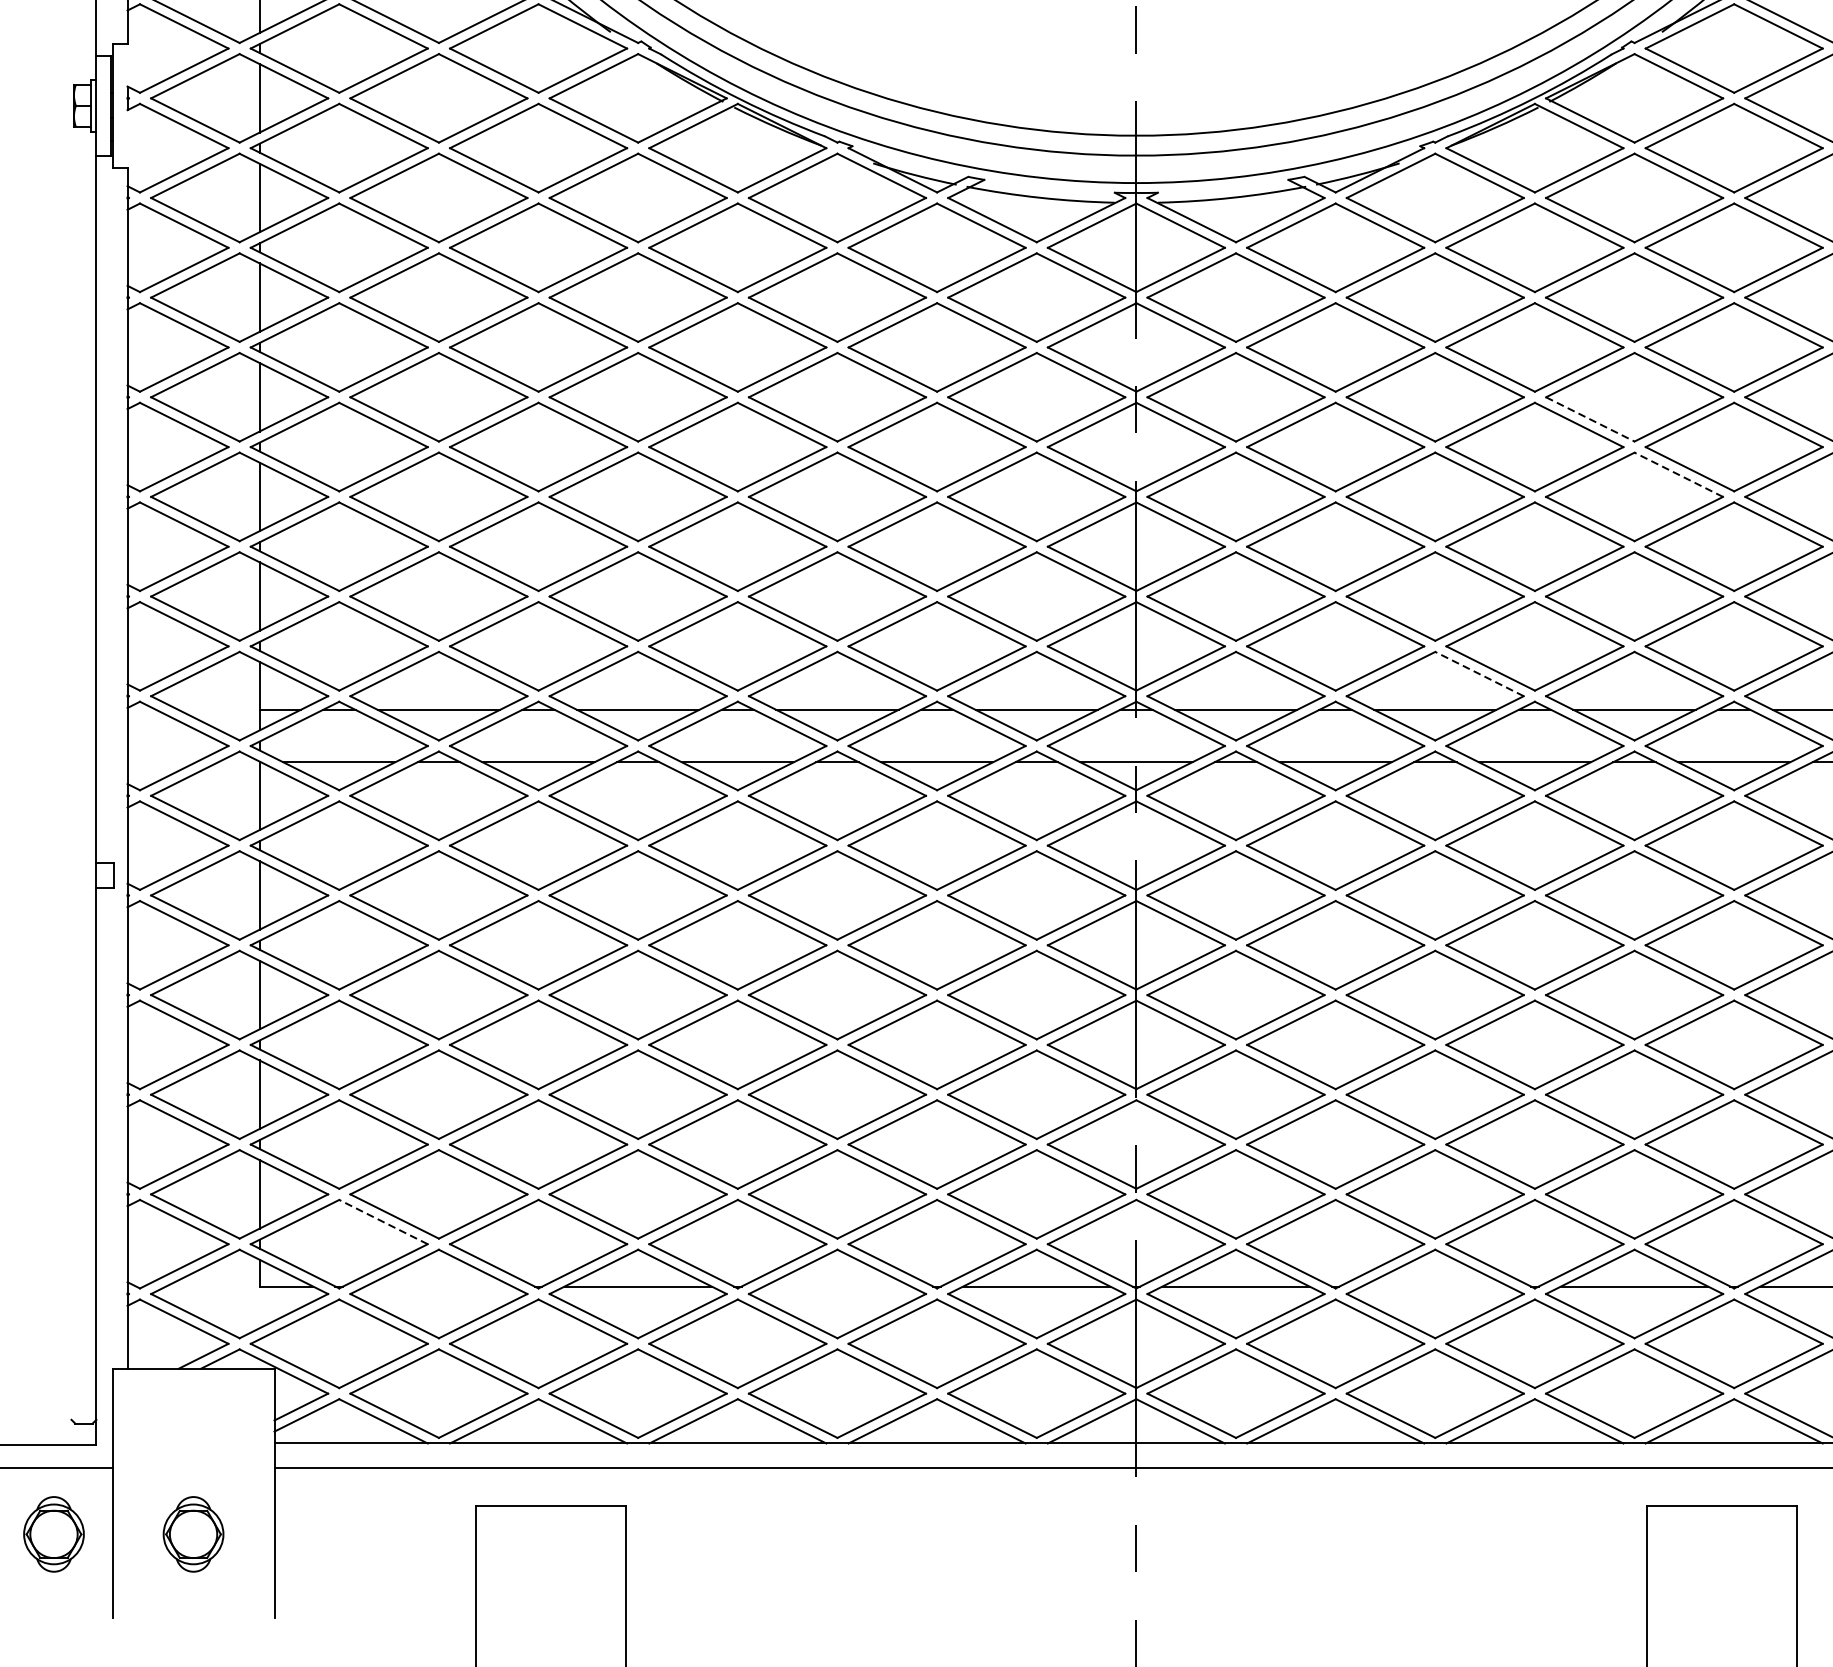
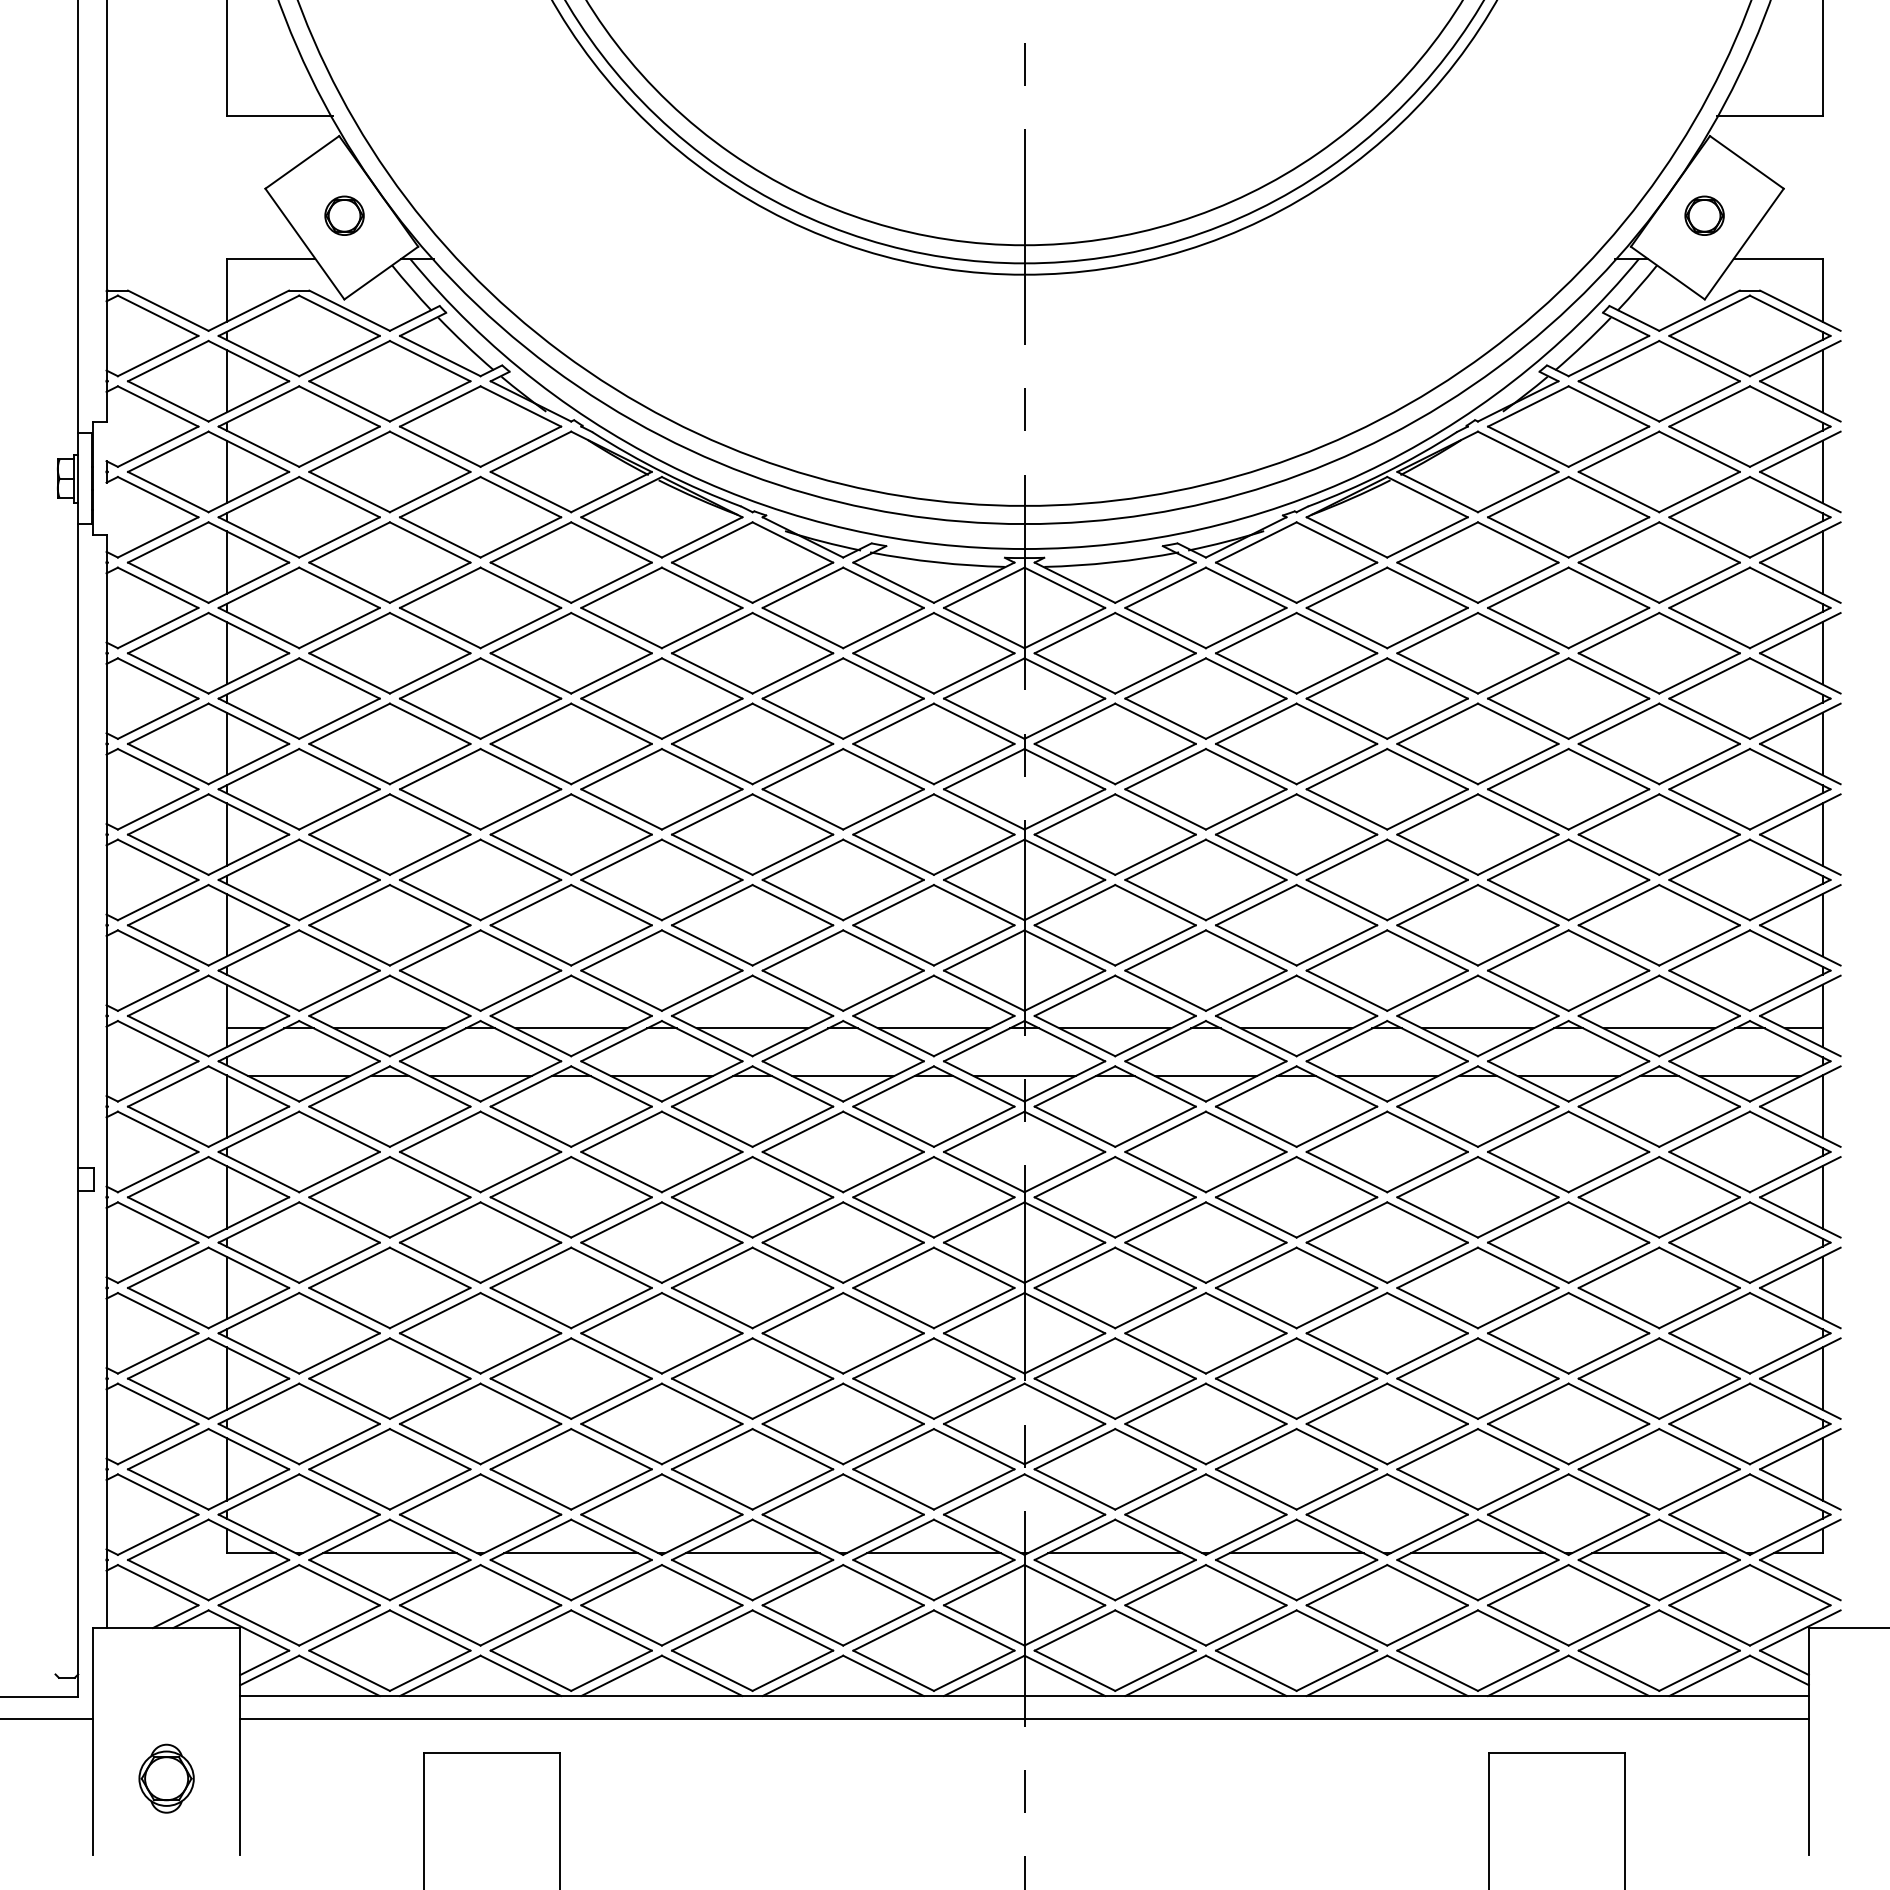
line: (1591, 419) -> (1438, 764), dashed -> solid
line: (1678, 474) -> (1517, 814), dashed -> solid
line: (1479, 673) -> (1336, 995), dashed -> solid
line: (383, 1222) -> (339, 1494), dashed -> solid
line: (438, 1286) -> (389, 1553), added
line: (837, 1286) -> (752, 1553), added
line: (1435, 1286) -> (1296, 1553), added
part: (53, 1534) -> (39, 1778), removed

